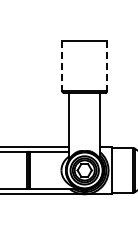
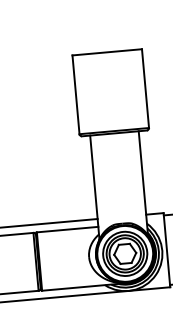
line: (62, 66) -> (76, 95), dashed -> solid
line: (107, 66) -> (146, 89), dashed -> solid

